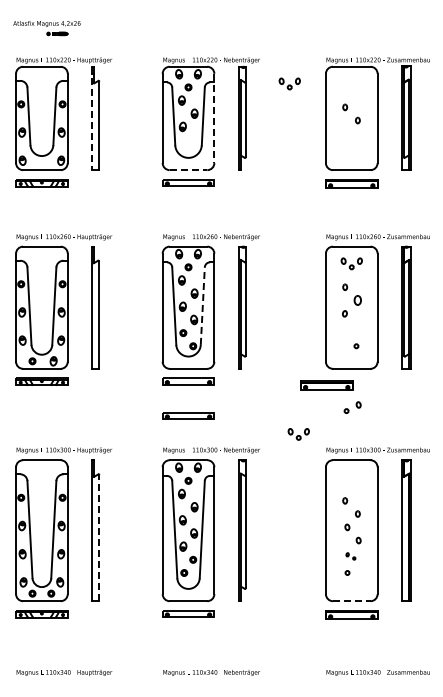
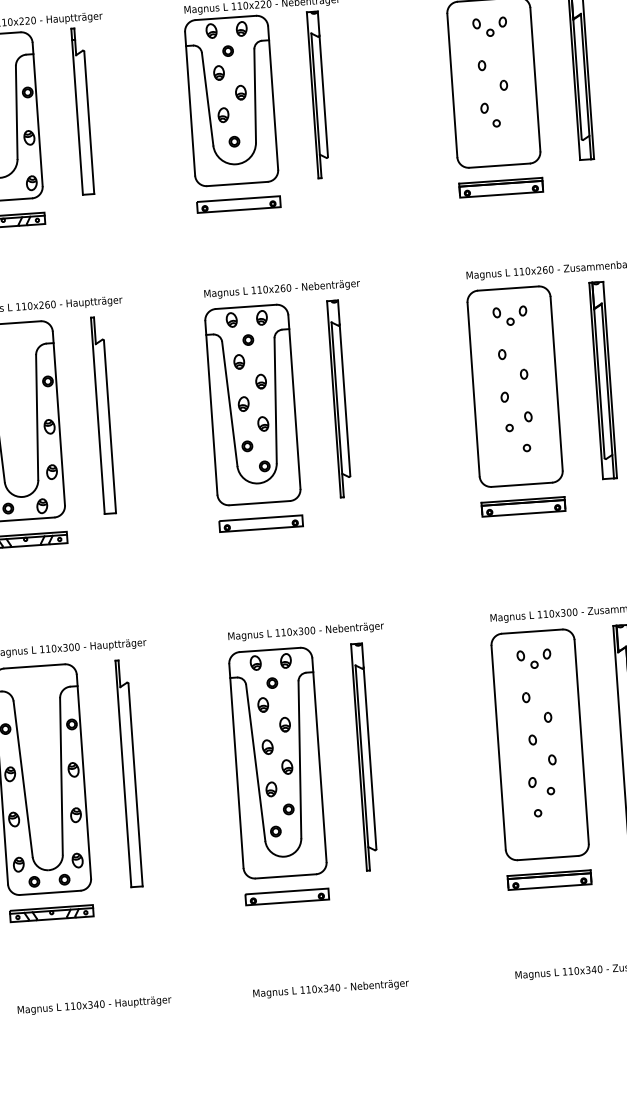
part: (289, 83) -> (489, 26), moved
line: (92, 118) -> (77, 111), dashed -> solid
line: (214, 118) -> (273, 98), dashed -> solid
part: (348, 138) -> (490, 115), added
part: (188, 143) -> (234, 141), added
line: (188, 170) -> (237, 184), dashed -> solid
part: (357, 300) -> (523, 374), size x0.62
line: (202, 306) -> (275, 401), dashed -> solid
part: (326, 385) -> (523, 506), moved
part: (352, 407) -> (518, 421), moved
part: (188, 415) -> (264, 578), removed
part: (298, 434) -> (533, 659), moved
line: (99, 537) -> (135, 784), dashed -> solid
part: (350, 556) -> (541, 786), size x1.67
line: (351, 601) -> (547, 858), dashed -> solid

